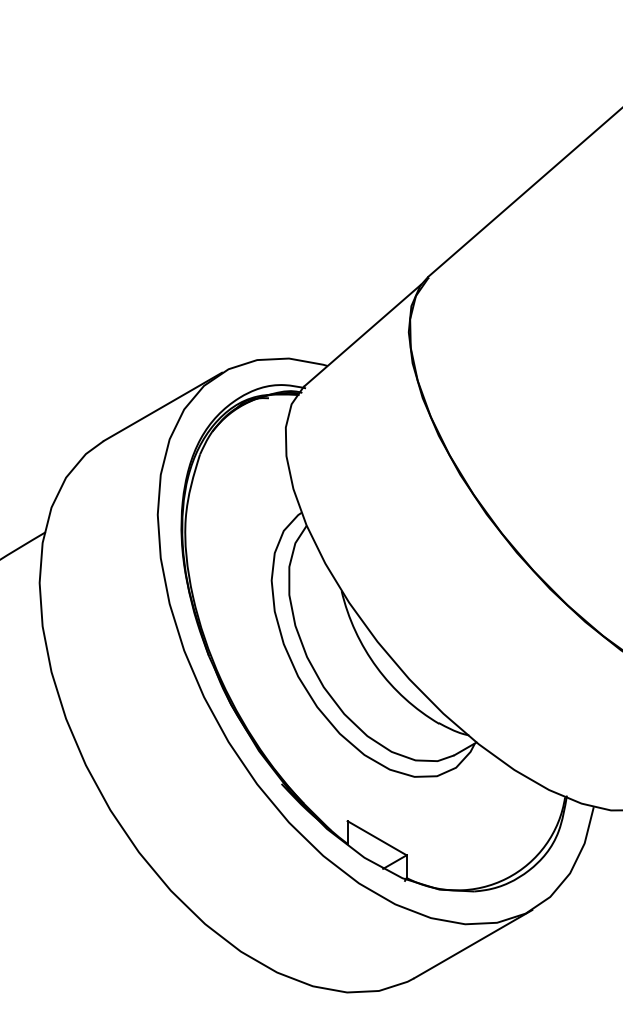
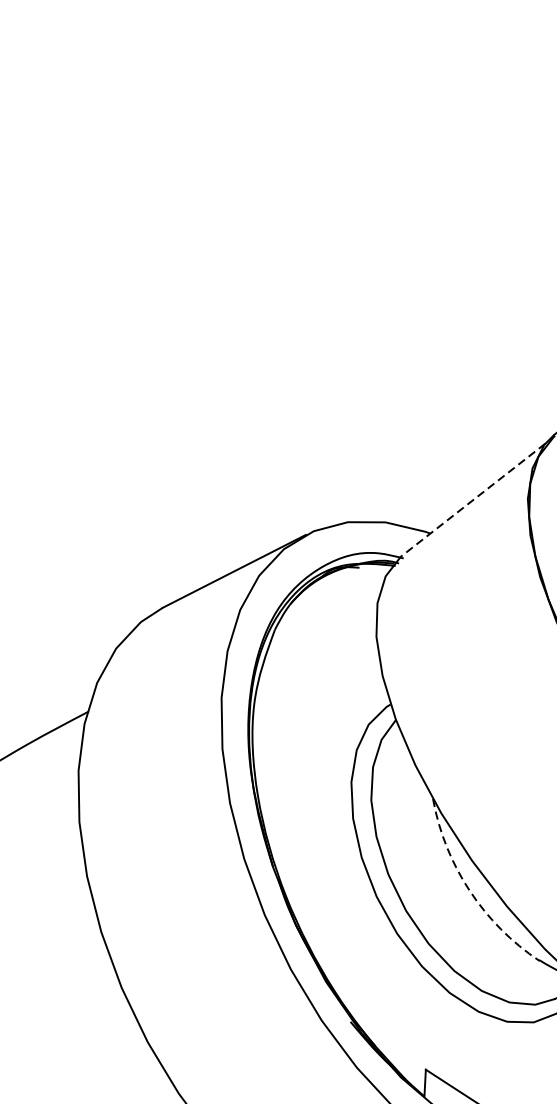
line: (362, 335) -> (473, 499), solid -> dashed
arc: (376, 667) -> (469, 890), solid -> dashed

